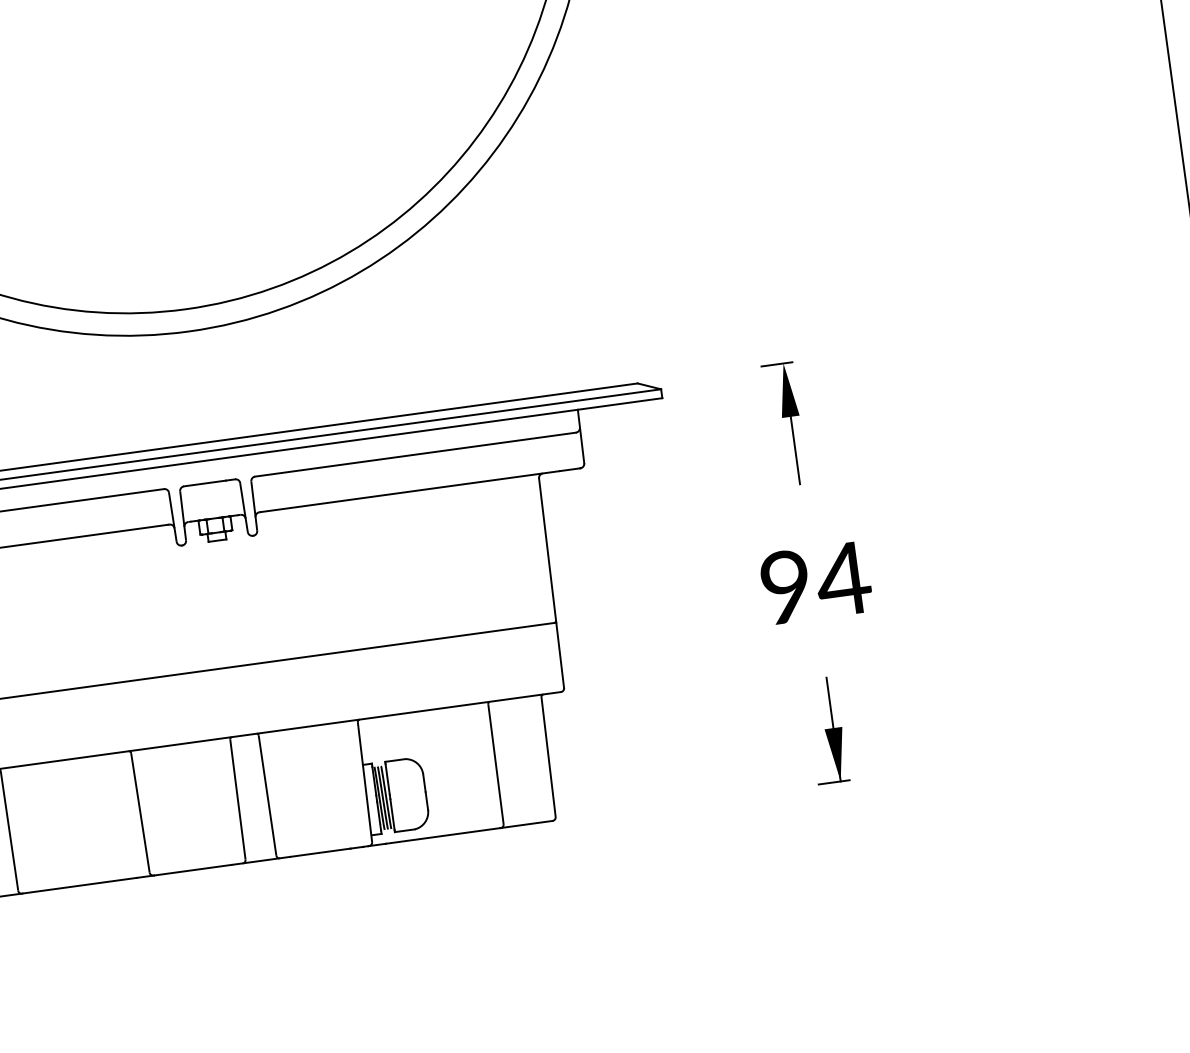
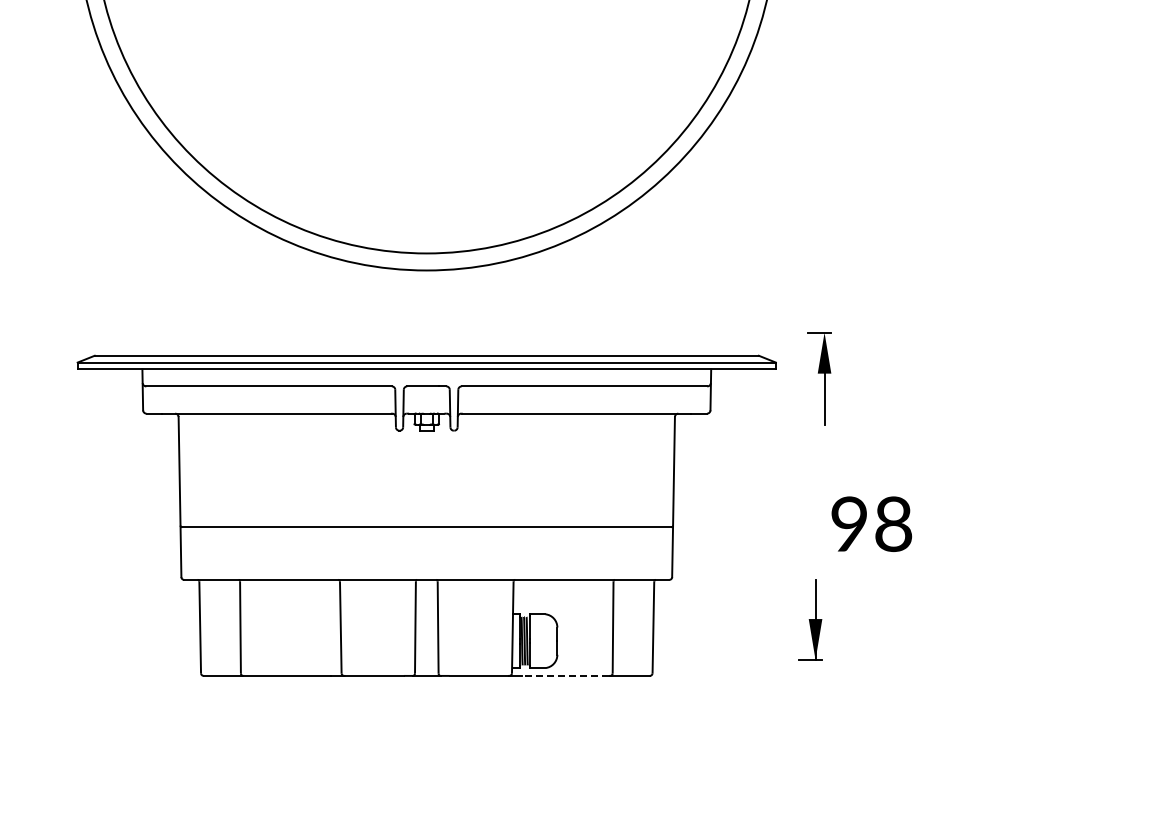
part: (785, 424) -> (819, 378), moved
text: (842, 579) -> (892, 524), 94 -> 98
part: (826, 729) -> (810, 619), moved
line: (442, 835) -> (565, 675), solid -> dashed

